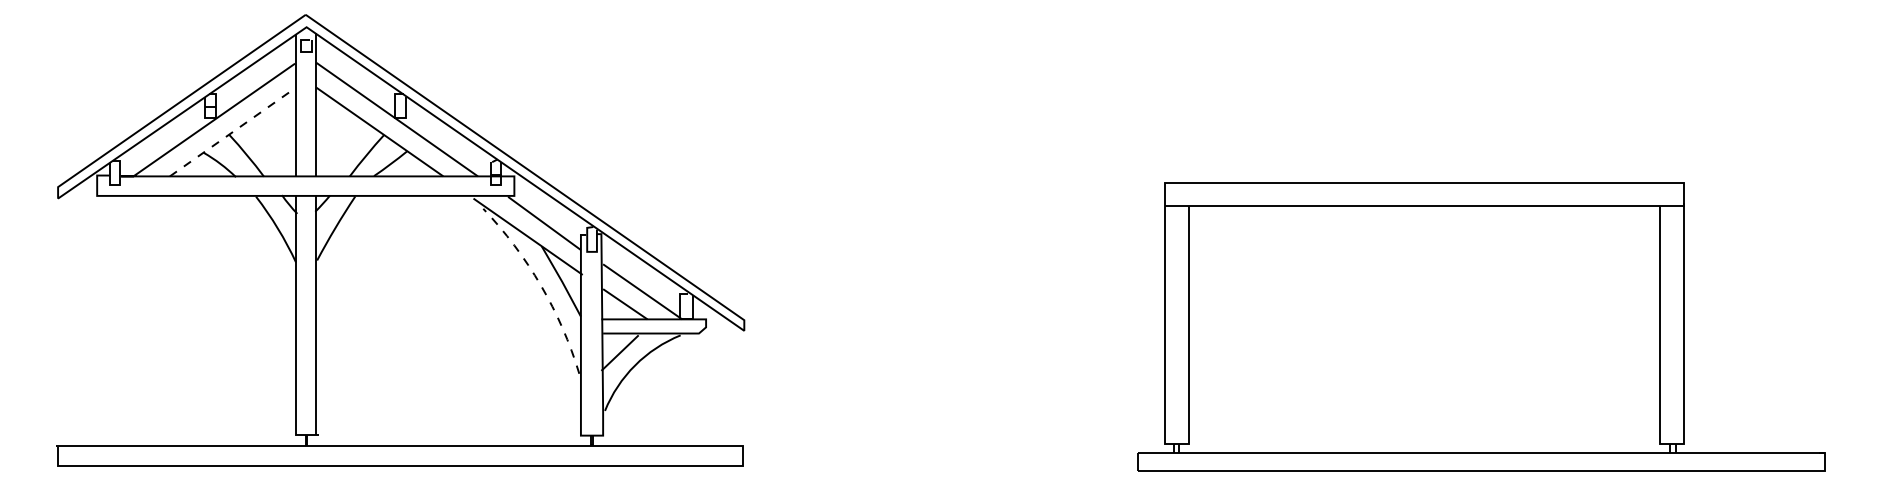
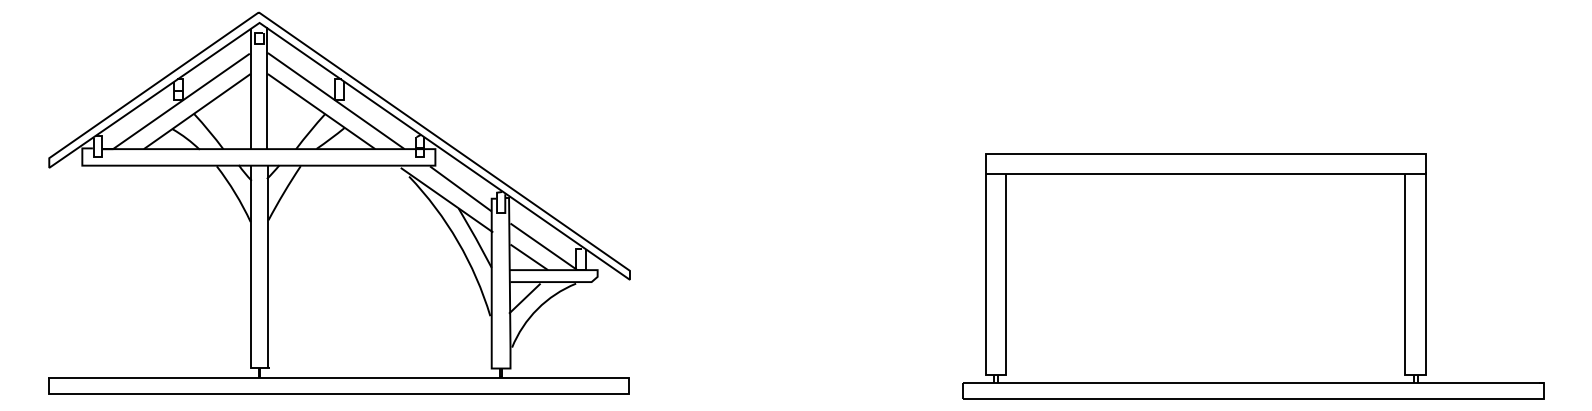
line: (233, 131) -> (197, 111), dashed -> solid
arc: (540, 285) -> (457, 241), dashed -> solid

